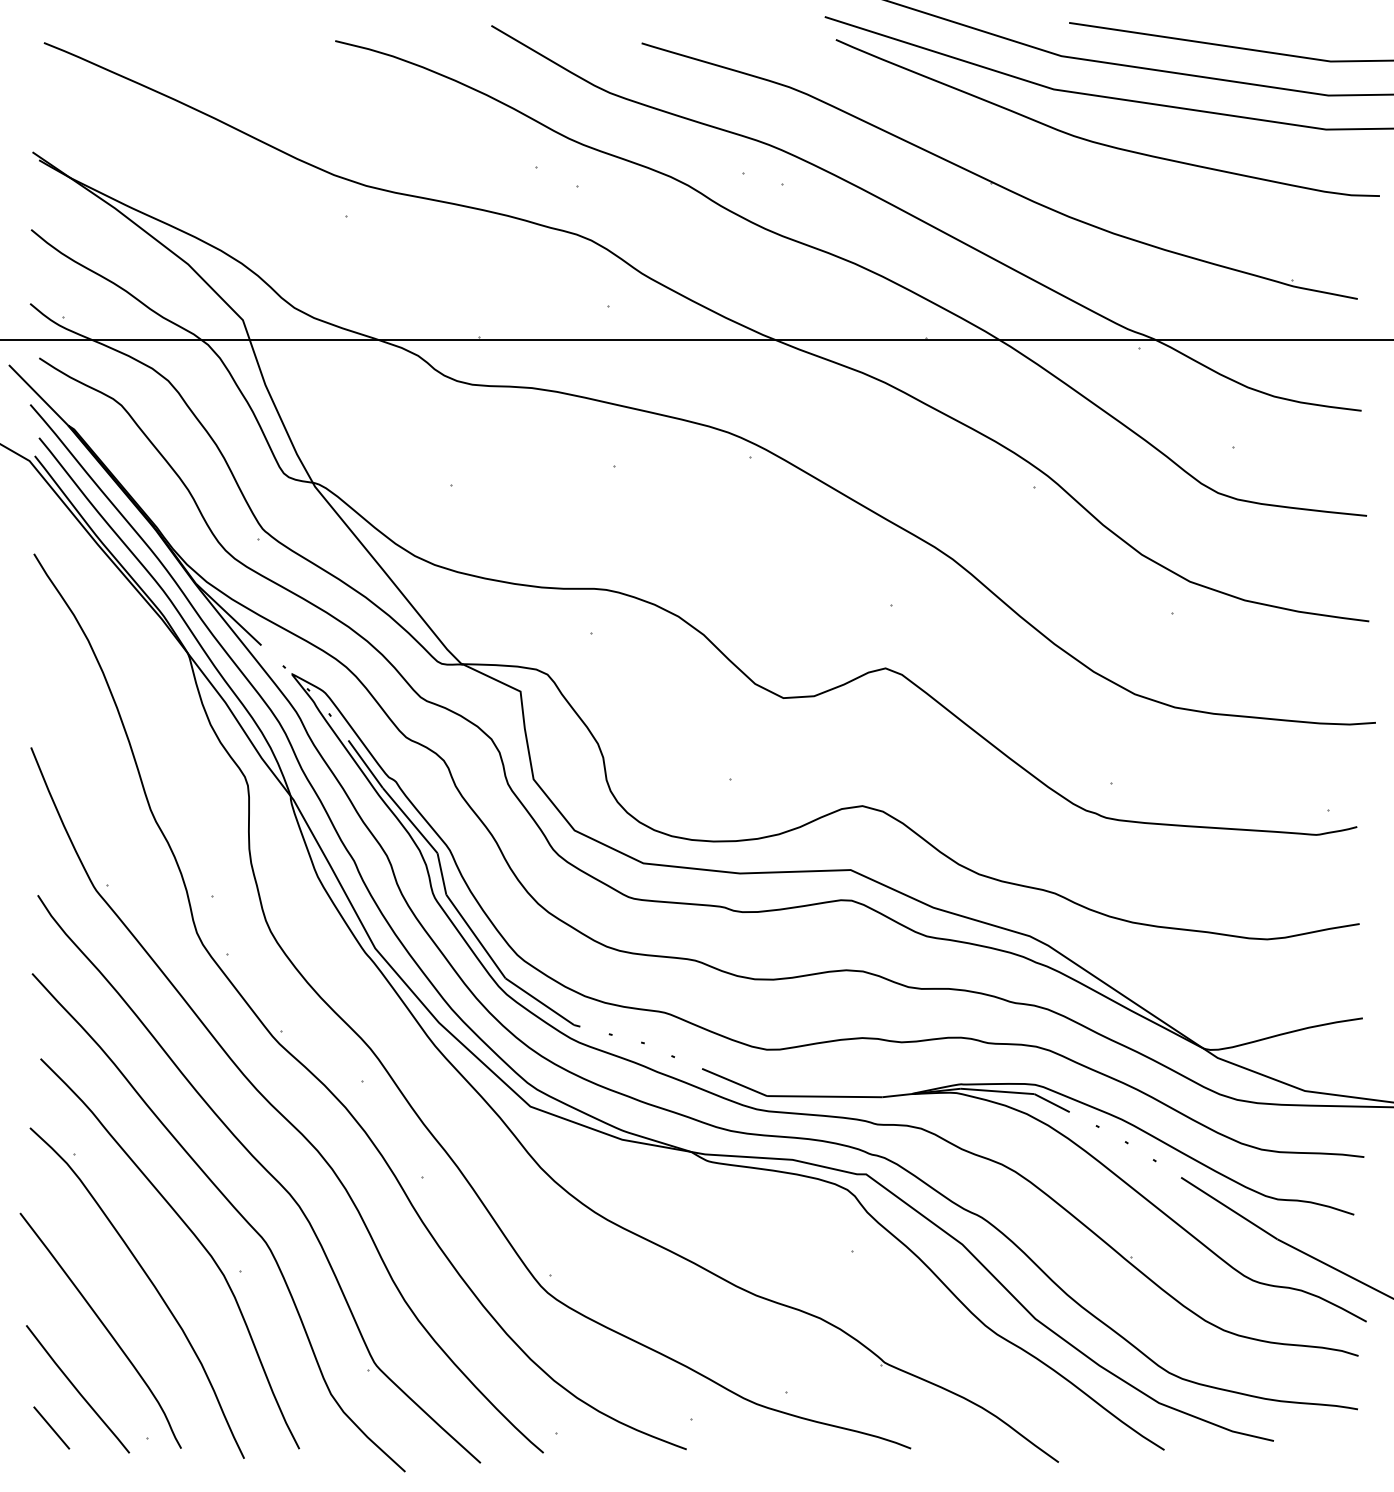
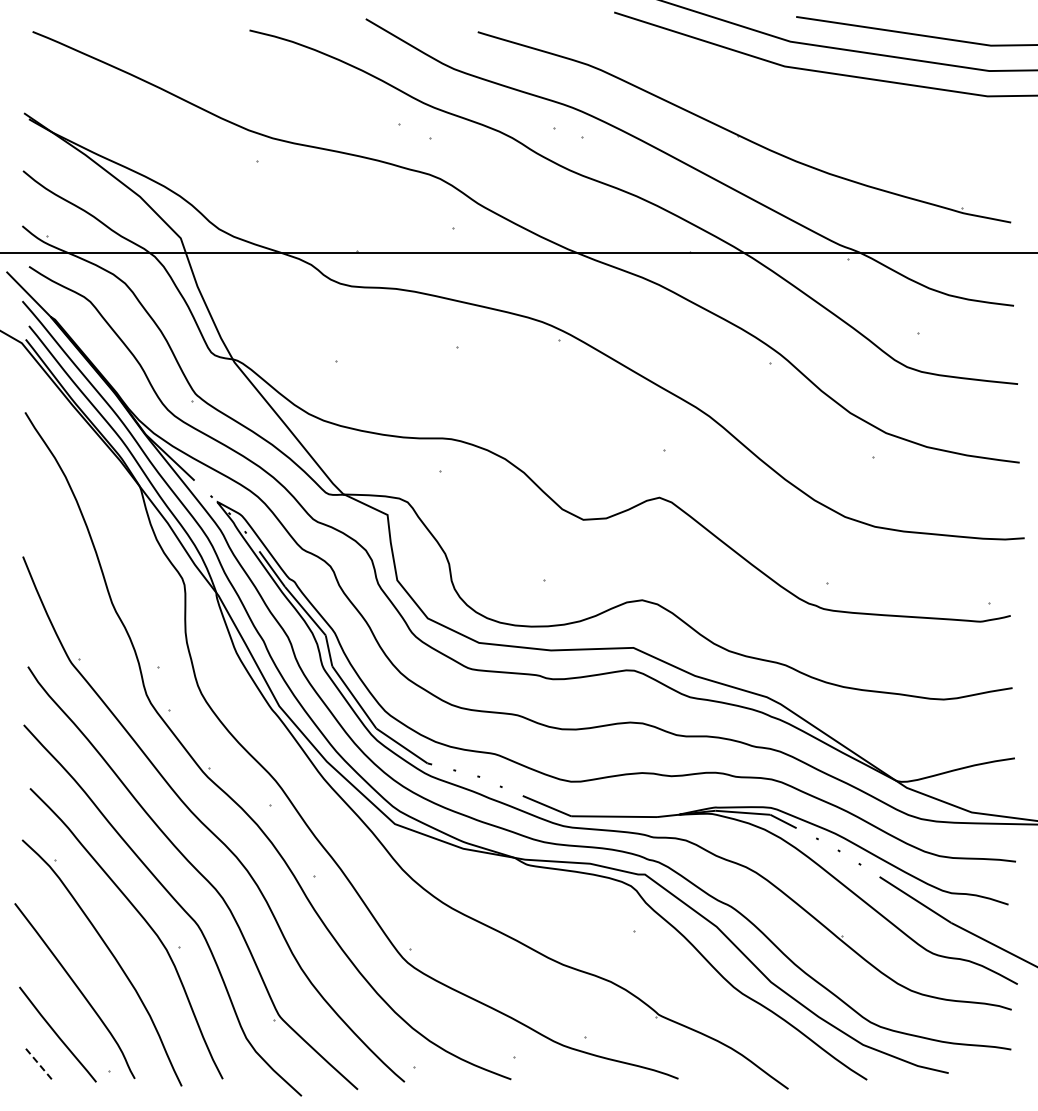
curve: (1099, 141) -> (818, 105), removed
line: (51, 1428) -> (38, 1063), solid -> dashed

